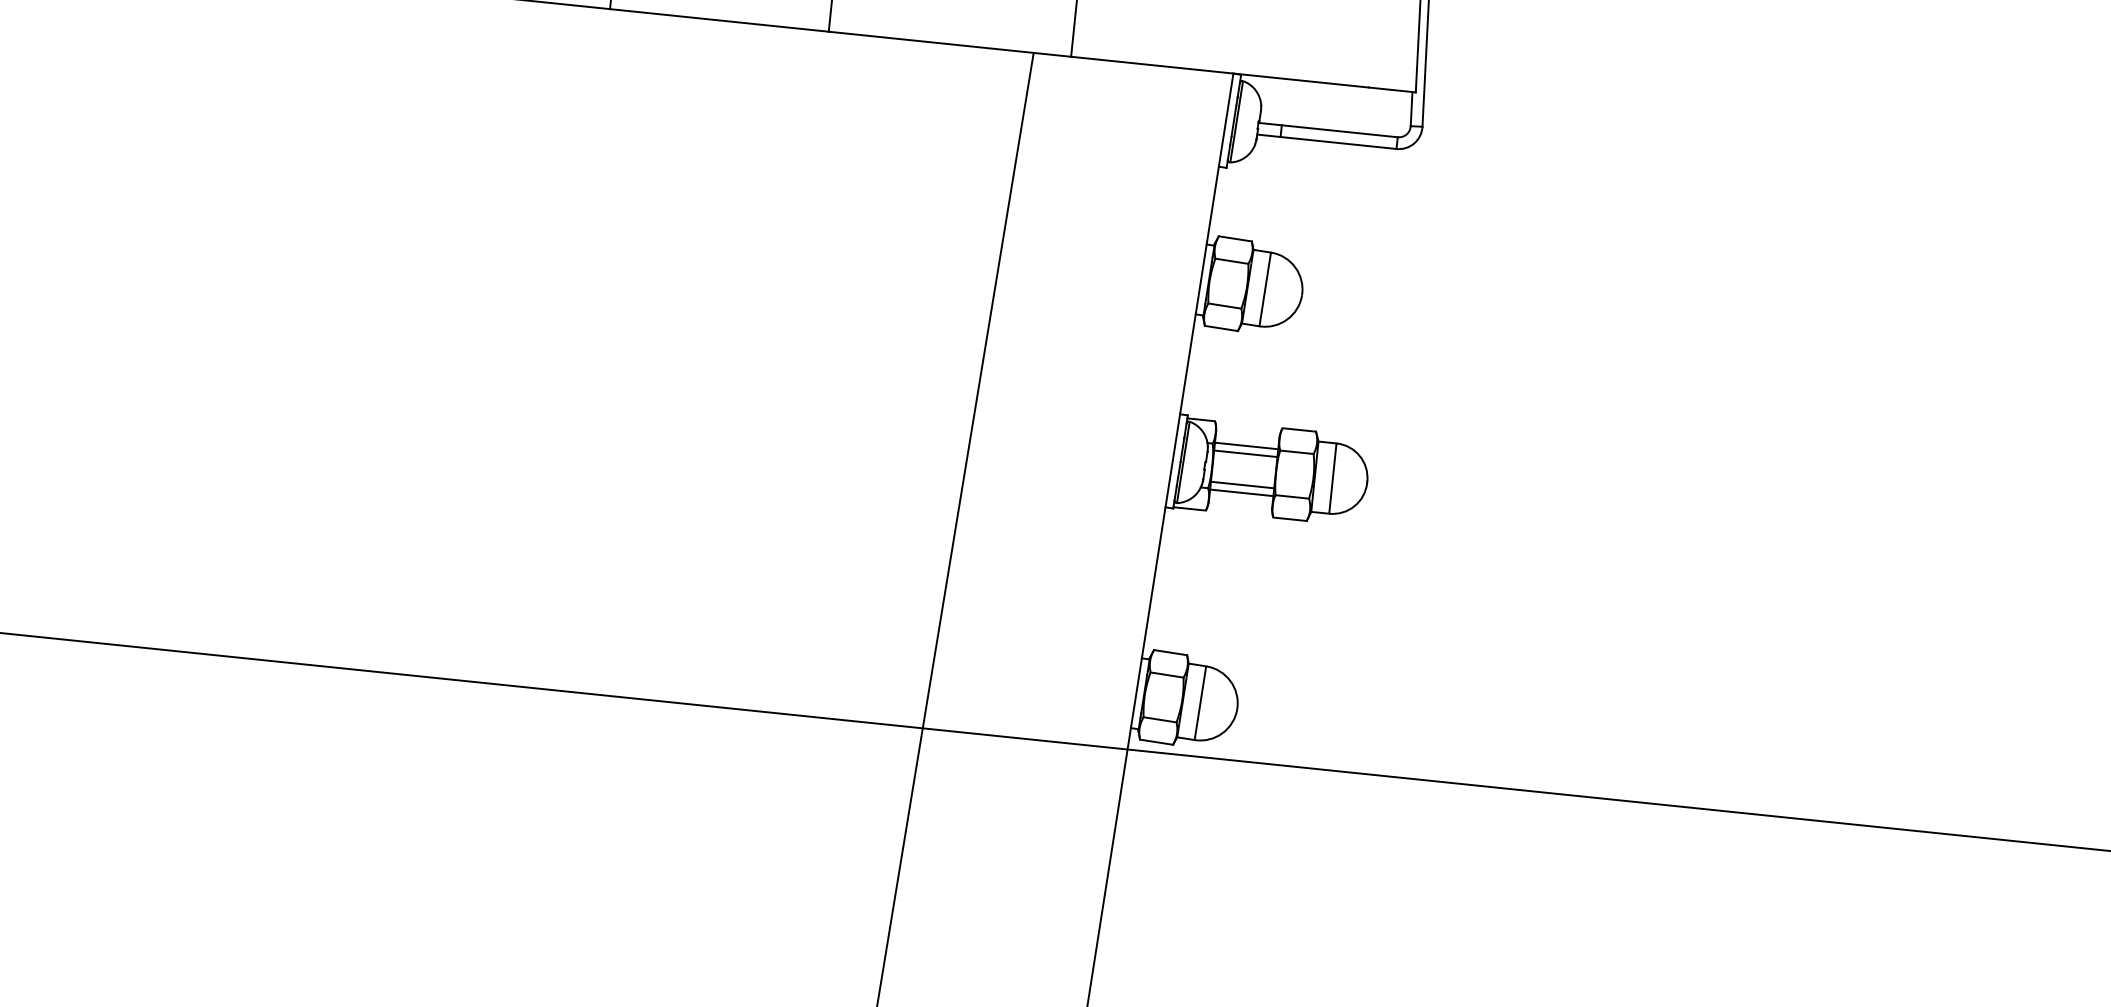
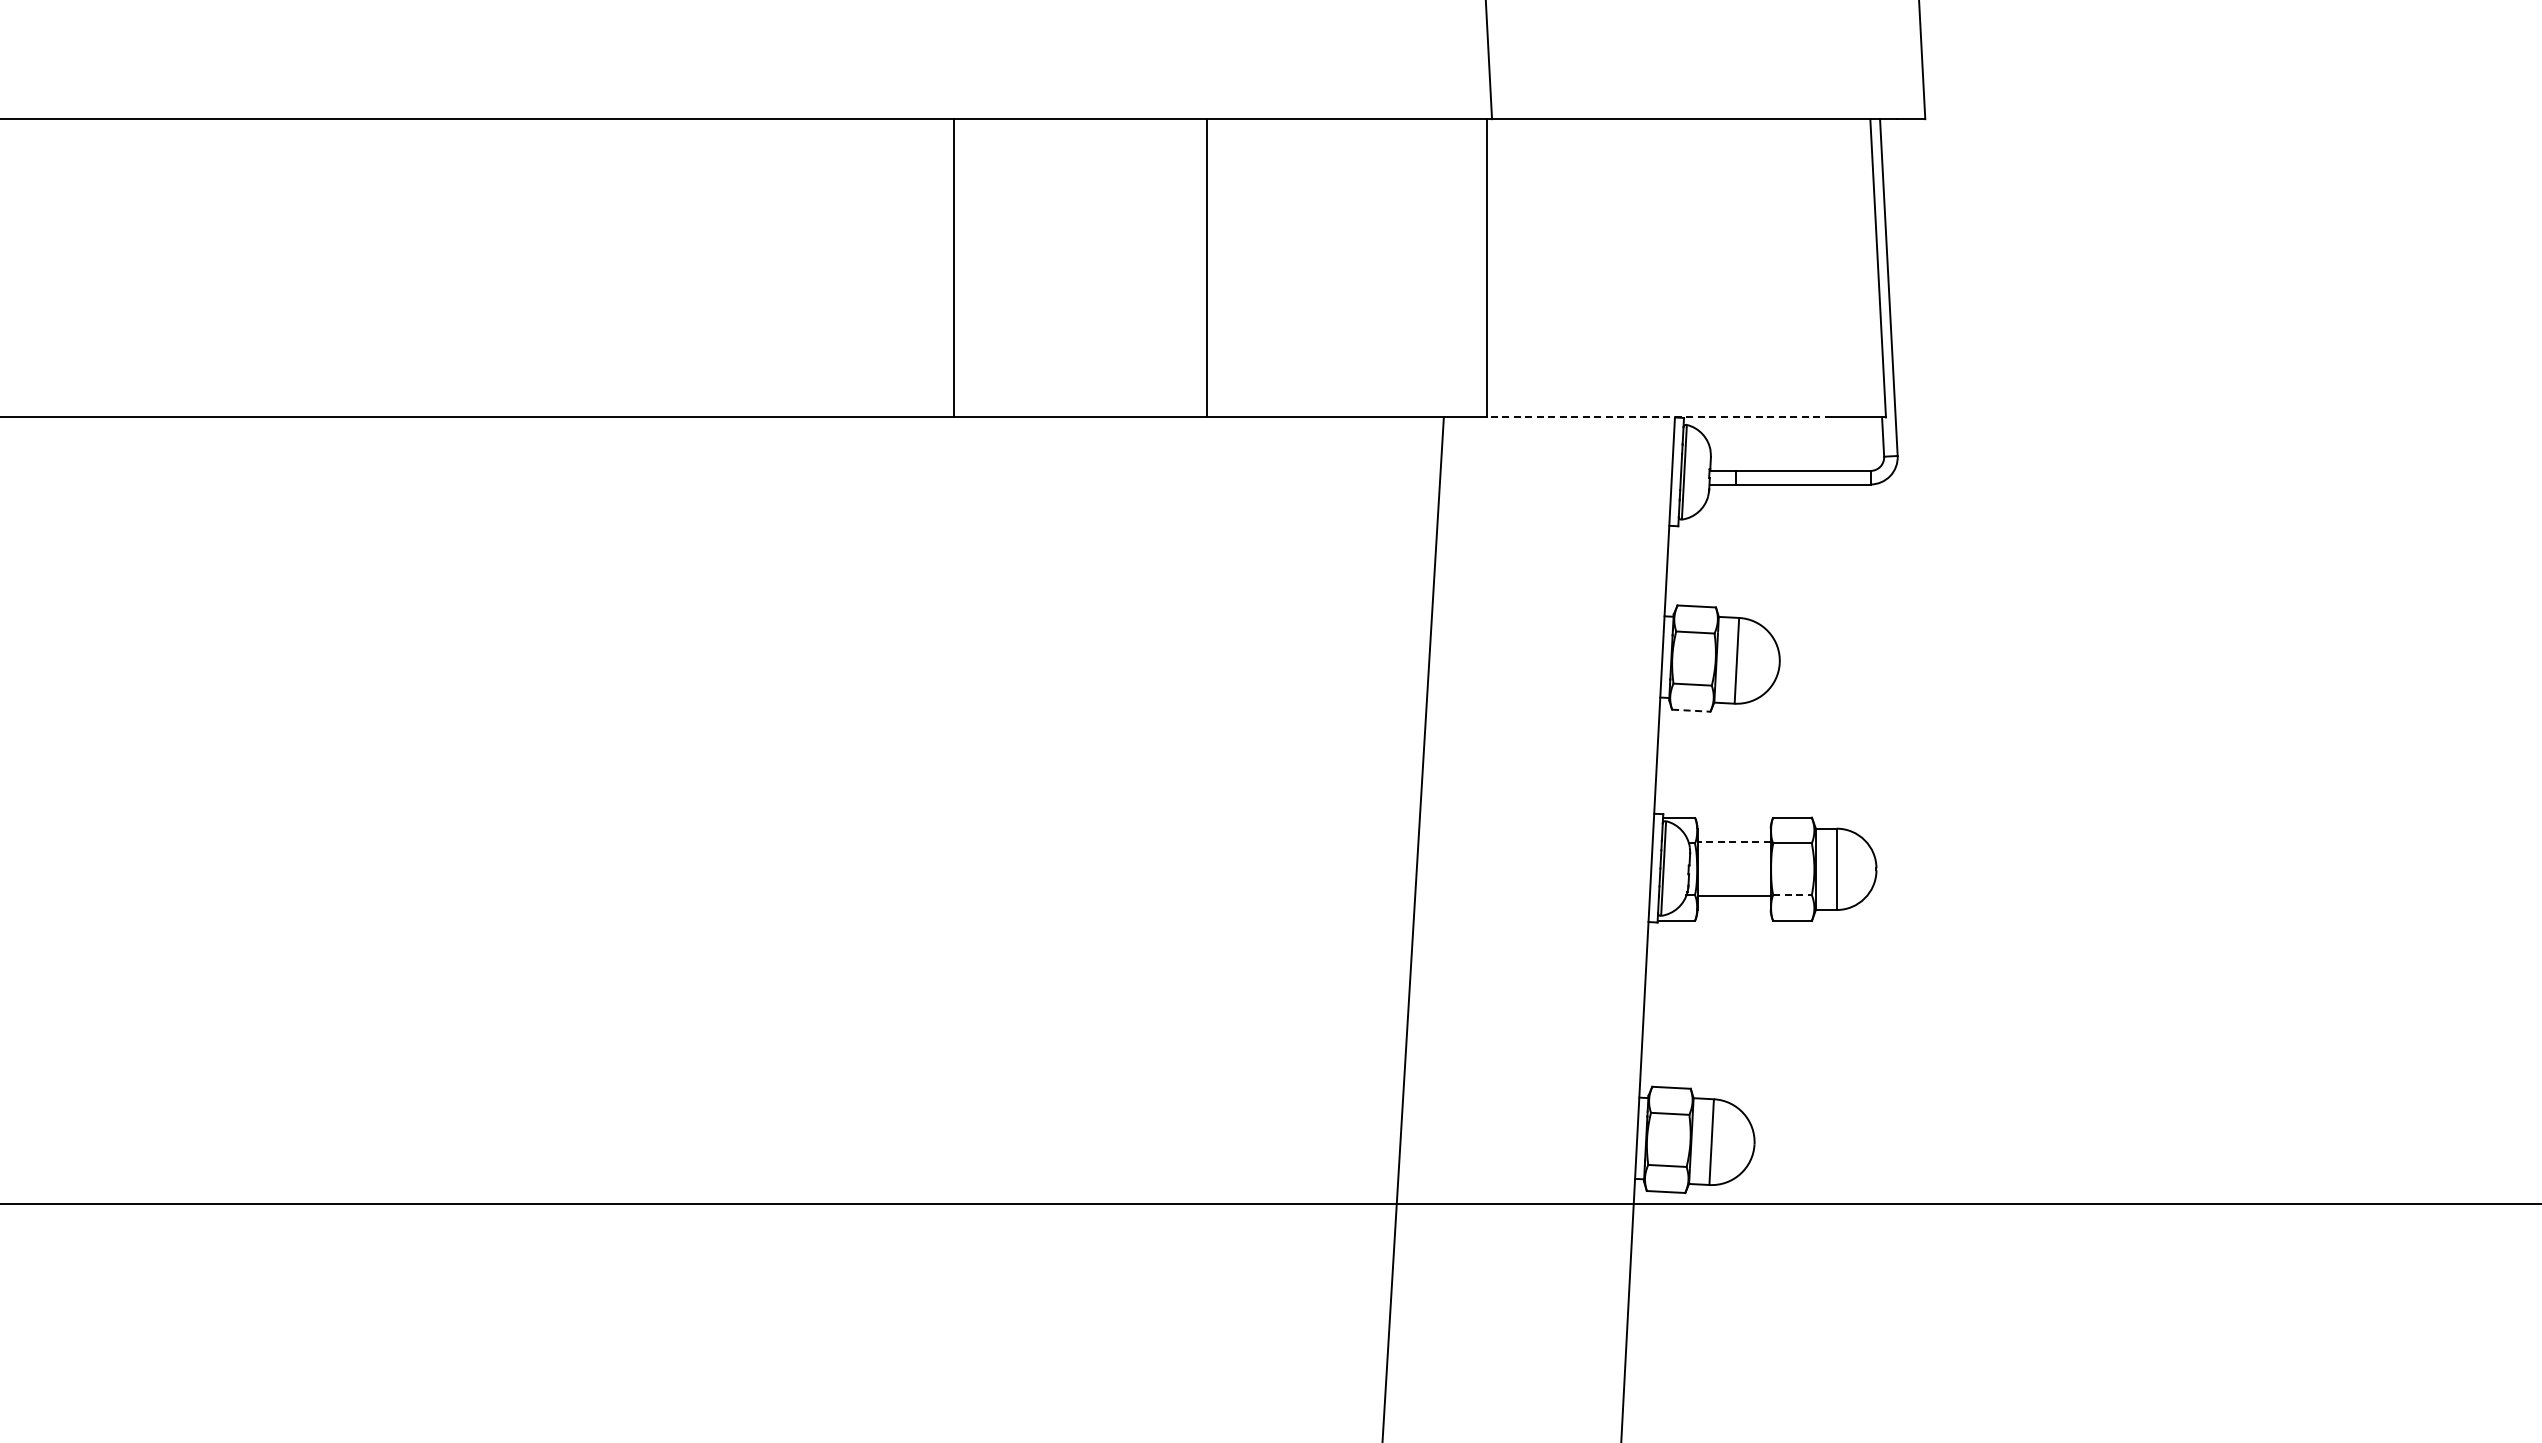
line: (1219, 72) -> (1658, 417), solid -> dashed
line: (1221, 328) -> (1691, 710), solid -> dashed
line: (1246, 446) -> (1734, 842), solid -> dashed
line: (1245, 453) -> (1733, 851), removed
line: (1242, 485) -> (1733, 887), removed
line: (1293, 497) -> (1793, 895), solid -> dashed

